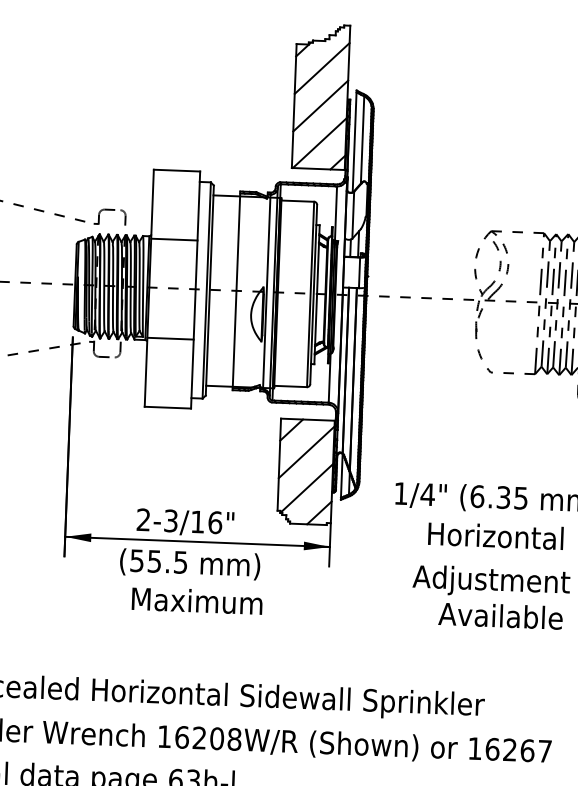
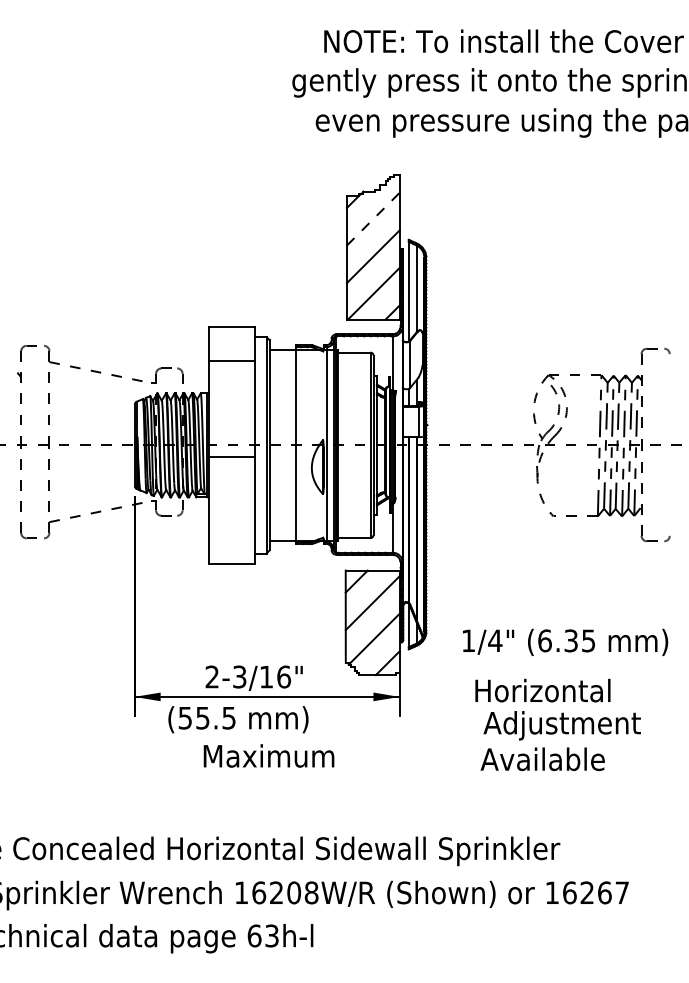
line: (322, 67) -> (373, 218), solid -> dashed
line: (174, 239) -> (232, 360), moved
line: (170, 338) -> (232, 456), moved
text: (495, 535) -> (542, 690), moved
text: (190, 564) -> (238, 719), moved
text: (500, 615) -> (542, 758), moved

